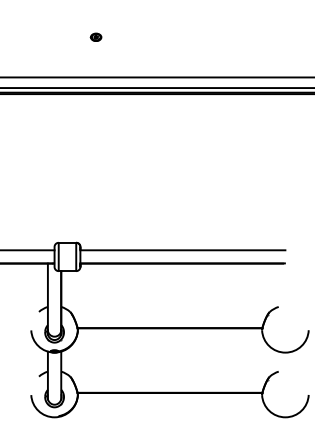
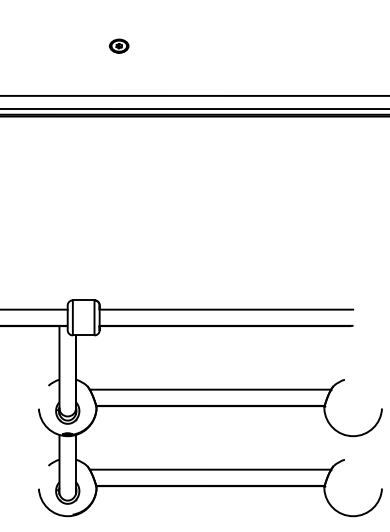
part: (95, 37) -> (118, 46), size x1.43
line: (169, 315) -> (209, 390), added
line: (169, 379) -> (209, 469), added

